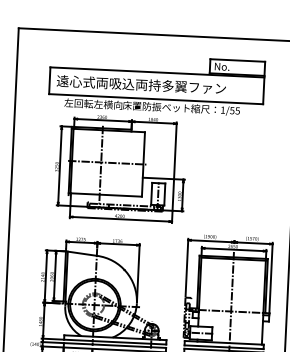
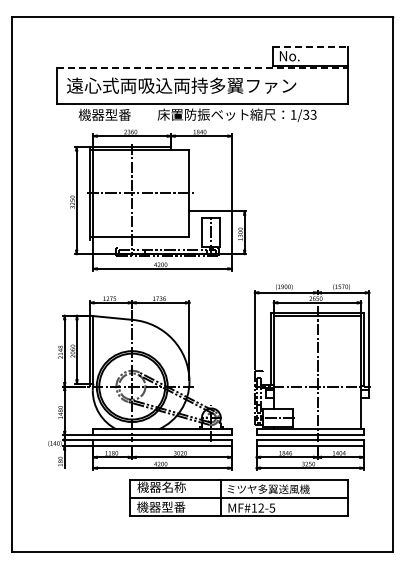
line: (237, 60) -> (310, 46), solid -> dashed
line: (157, 72) -> (202, 67), solid -> dashed
text: (93, 103) -> (117, 114), 左回転左横向 -> 機器型番
text: (234, 110) -> (309, 114), 1/55 -> 1/33

